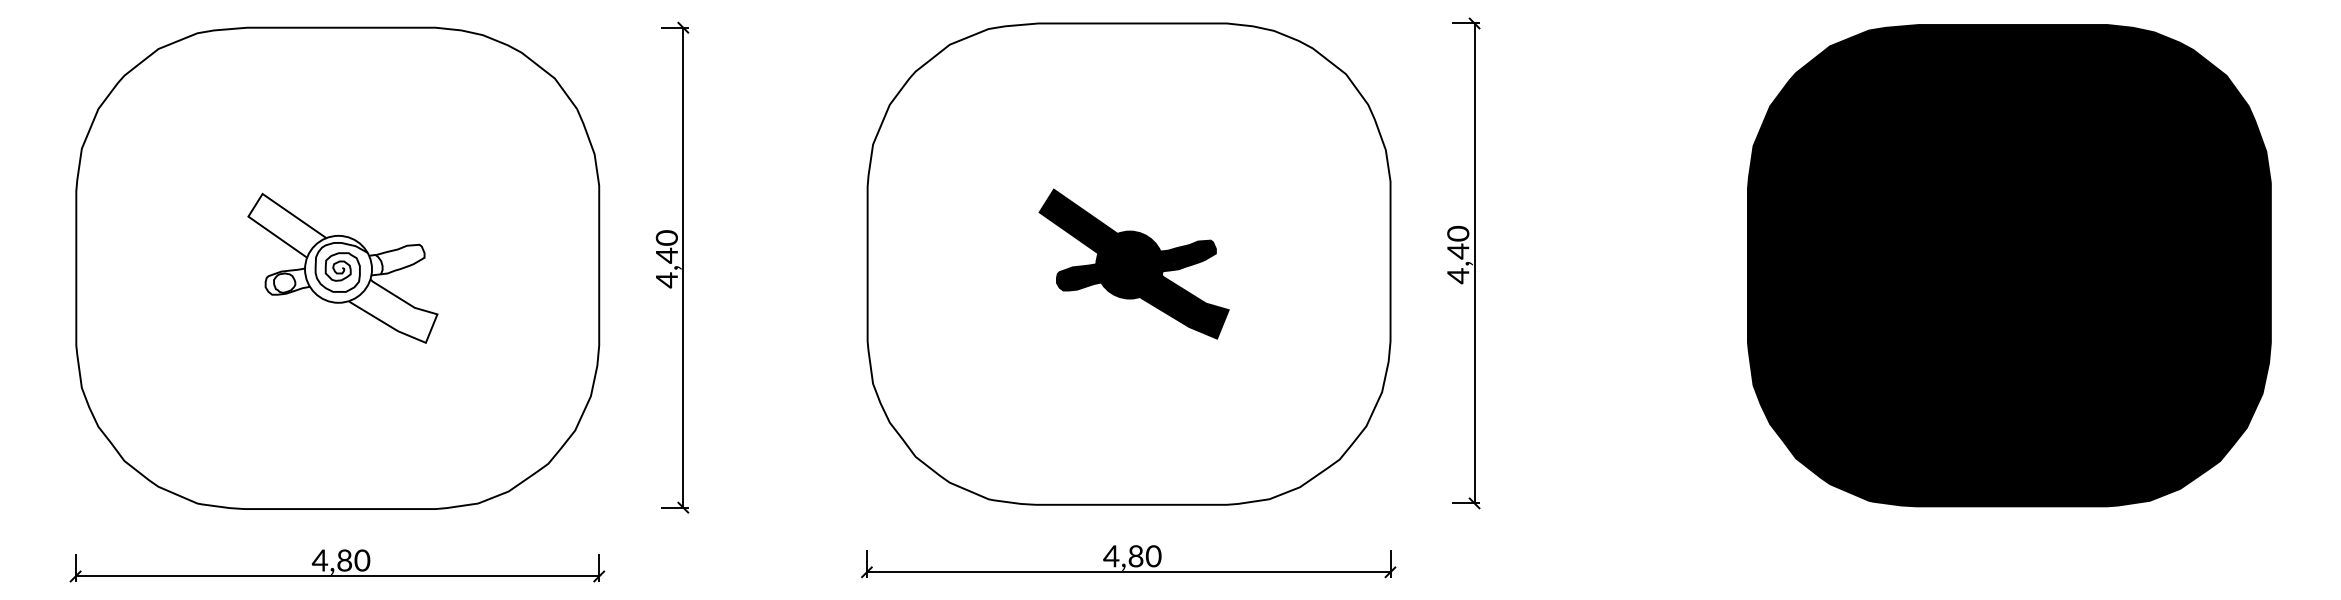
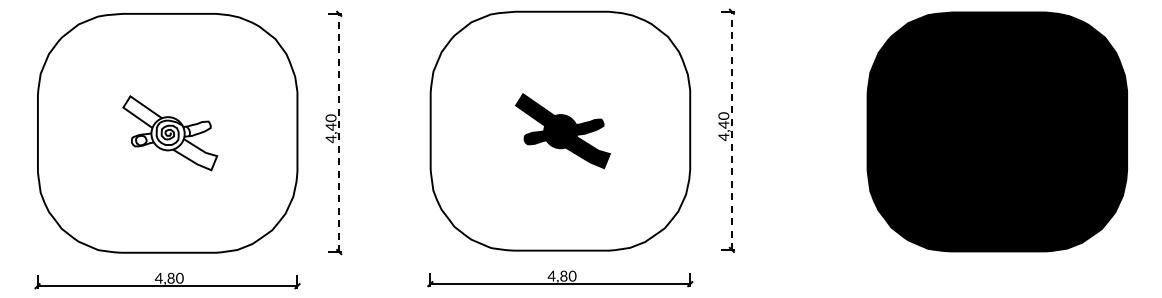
line: (1473, 262) -> (731, 130), solid -> dashed
line: (683, 266) -> (339, 132), solid -> dashed

